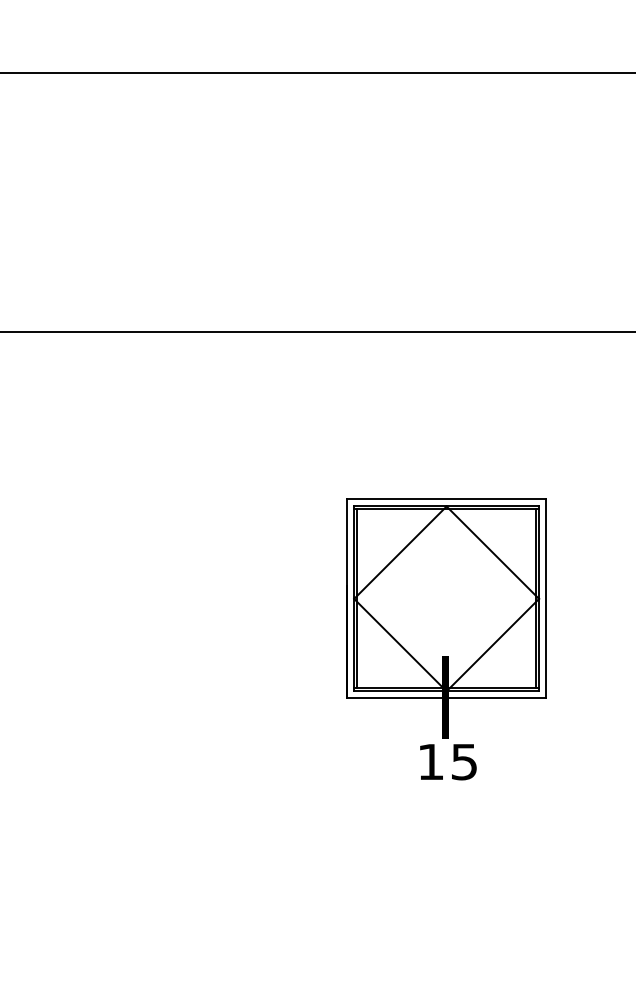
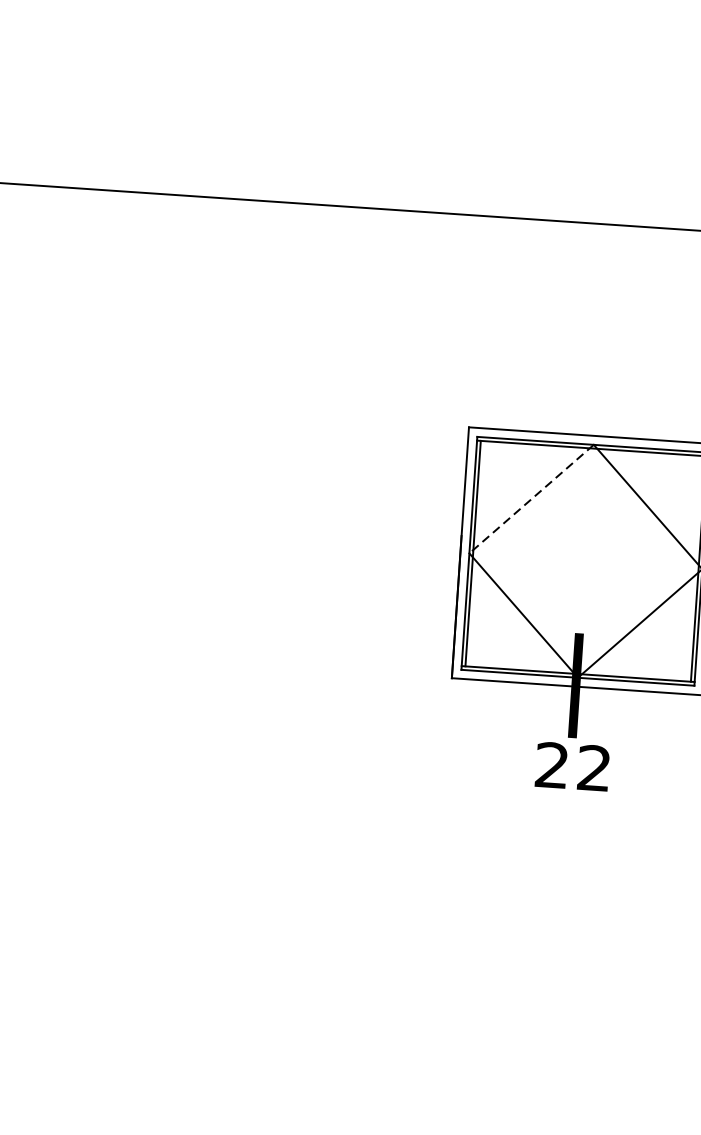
line: (400, 553) -> (531, 500), solid -> dashed
text: (447, 761) -> (573, 766), 15 -> 22

